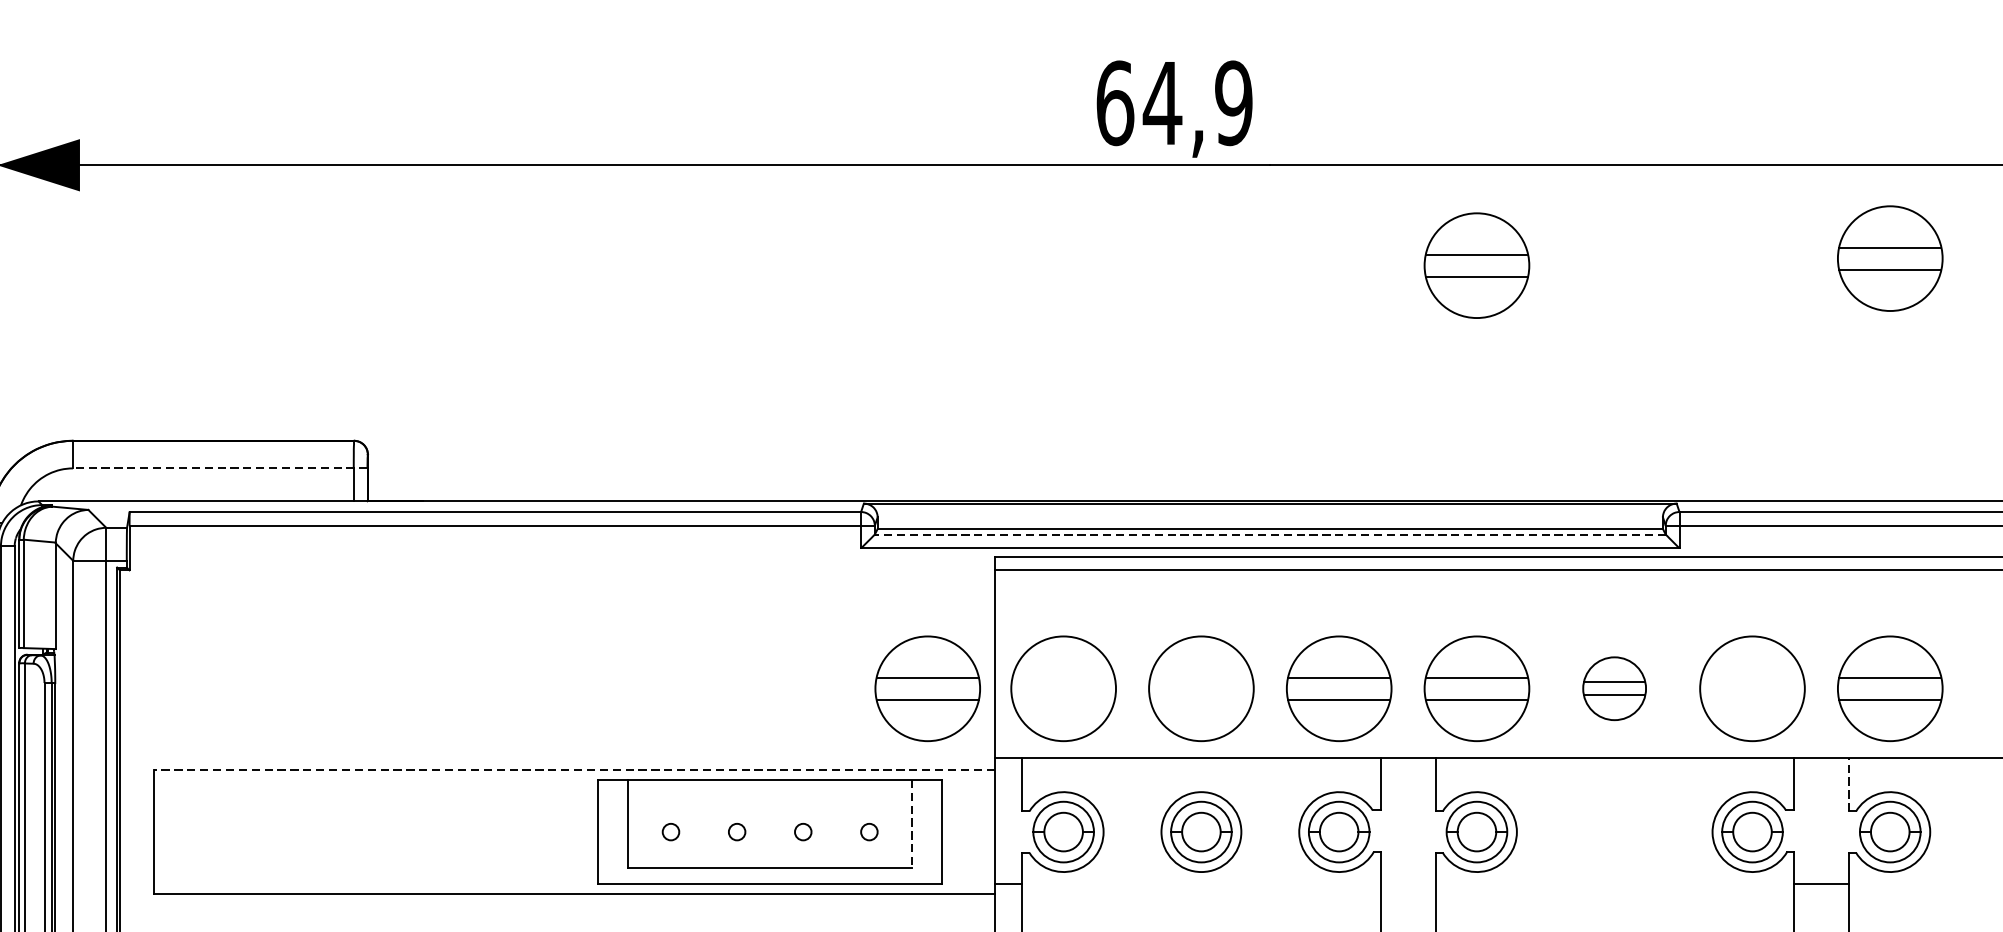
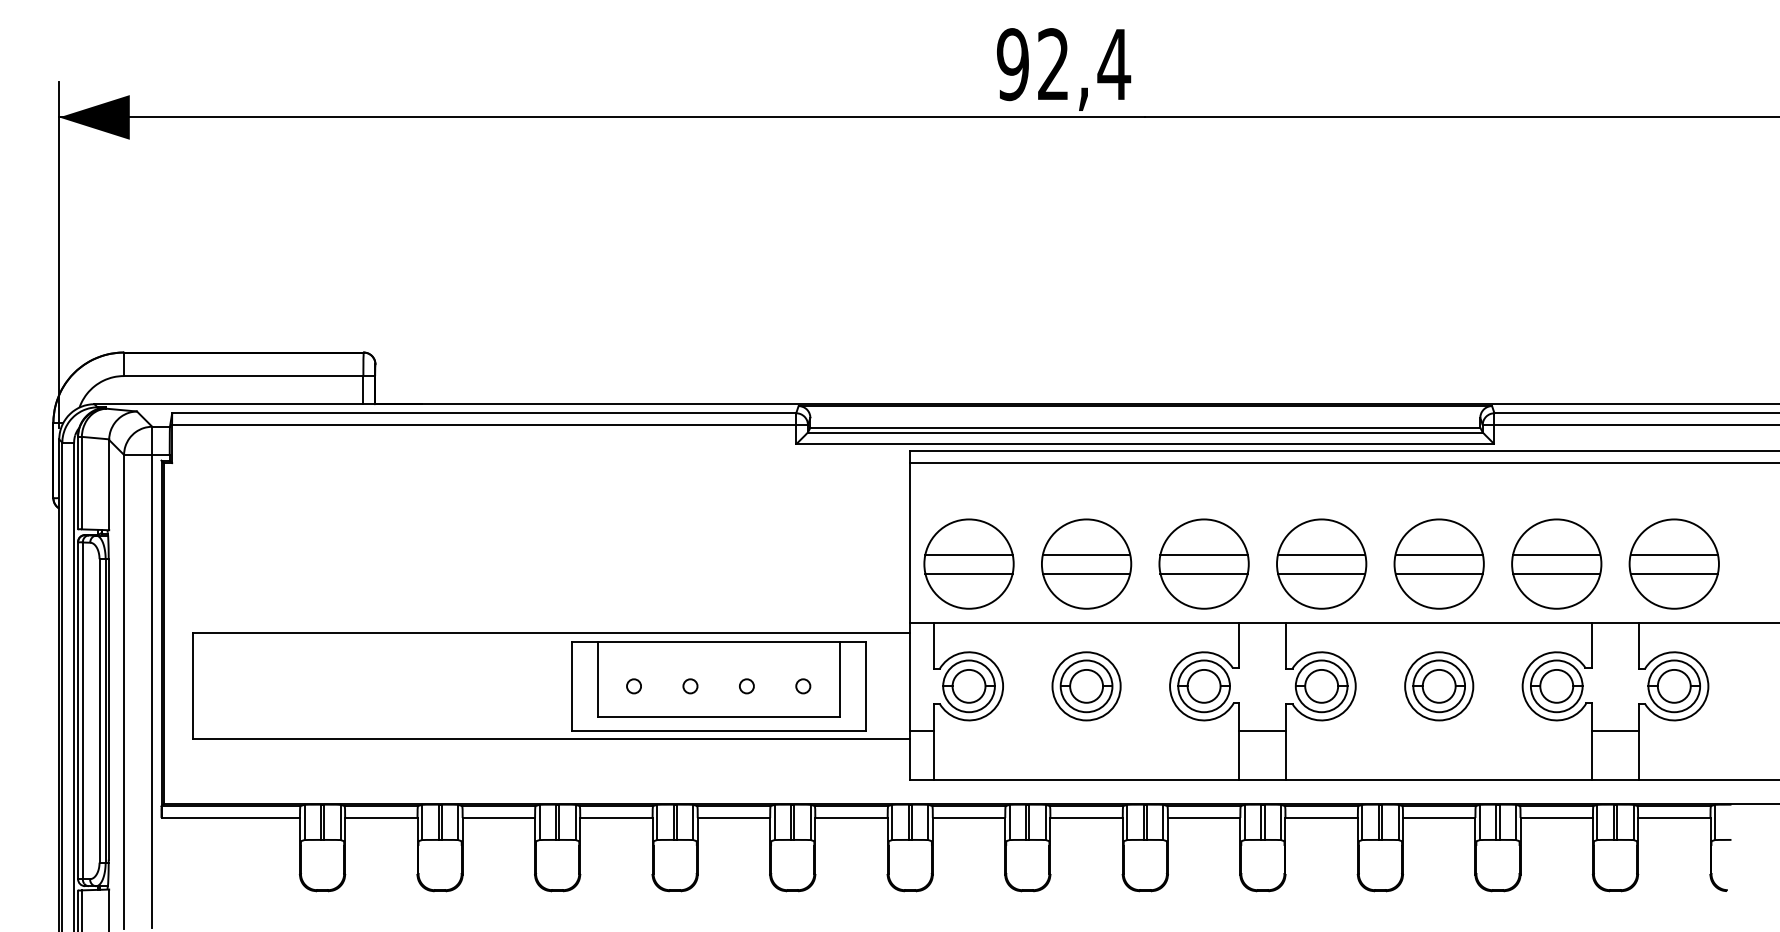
text: (1175, 103) -> (1064, 64), 64,9 -> 92,4
part: (1889, 257) -> (1673, 196), removed
part: (1476, 264) -> (1321, 202), removed
line: (220, 468) -> (249, 376), dashed -> solid
line: (1269, 534) -> (1144, 432), dashed -> solid
line: (1063, 677) -> (968, 554), added
line: (1201, 677) -> (1086, 554), added
line: (1752, 677) -> (1556, 554), added
part: (927, 688) -> (852, 563), removed
part: (1613, 688) -> (1438, 563), size x1.67
line: (1063, 699) -> (968, 573), added
line: (1201, 699) -> (1086, 573), added
line: (1752, 699) -> (1556, 573), added
line: (574, 770) -> (551, 633), dashed -> solid
line: (1849, 784) -> (1639, 645), dashed -> solid
line: (911, 824) -> (839, 679), dashed -> solid
part: (1615, 832) -> (1439, 686), added
line: (1407, 885) -> (1262, 731), added

